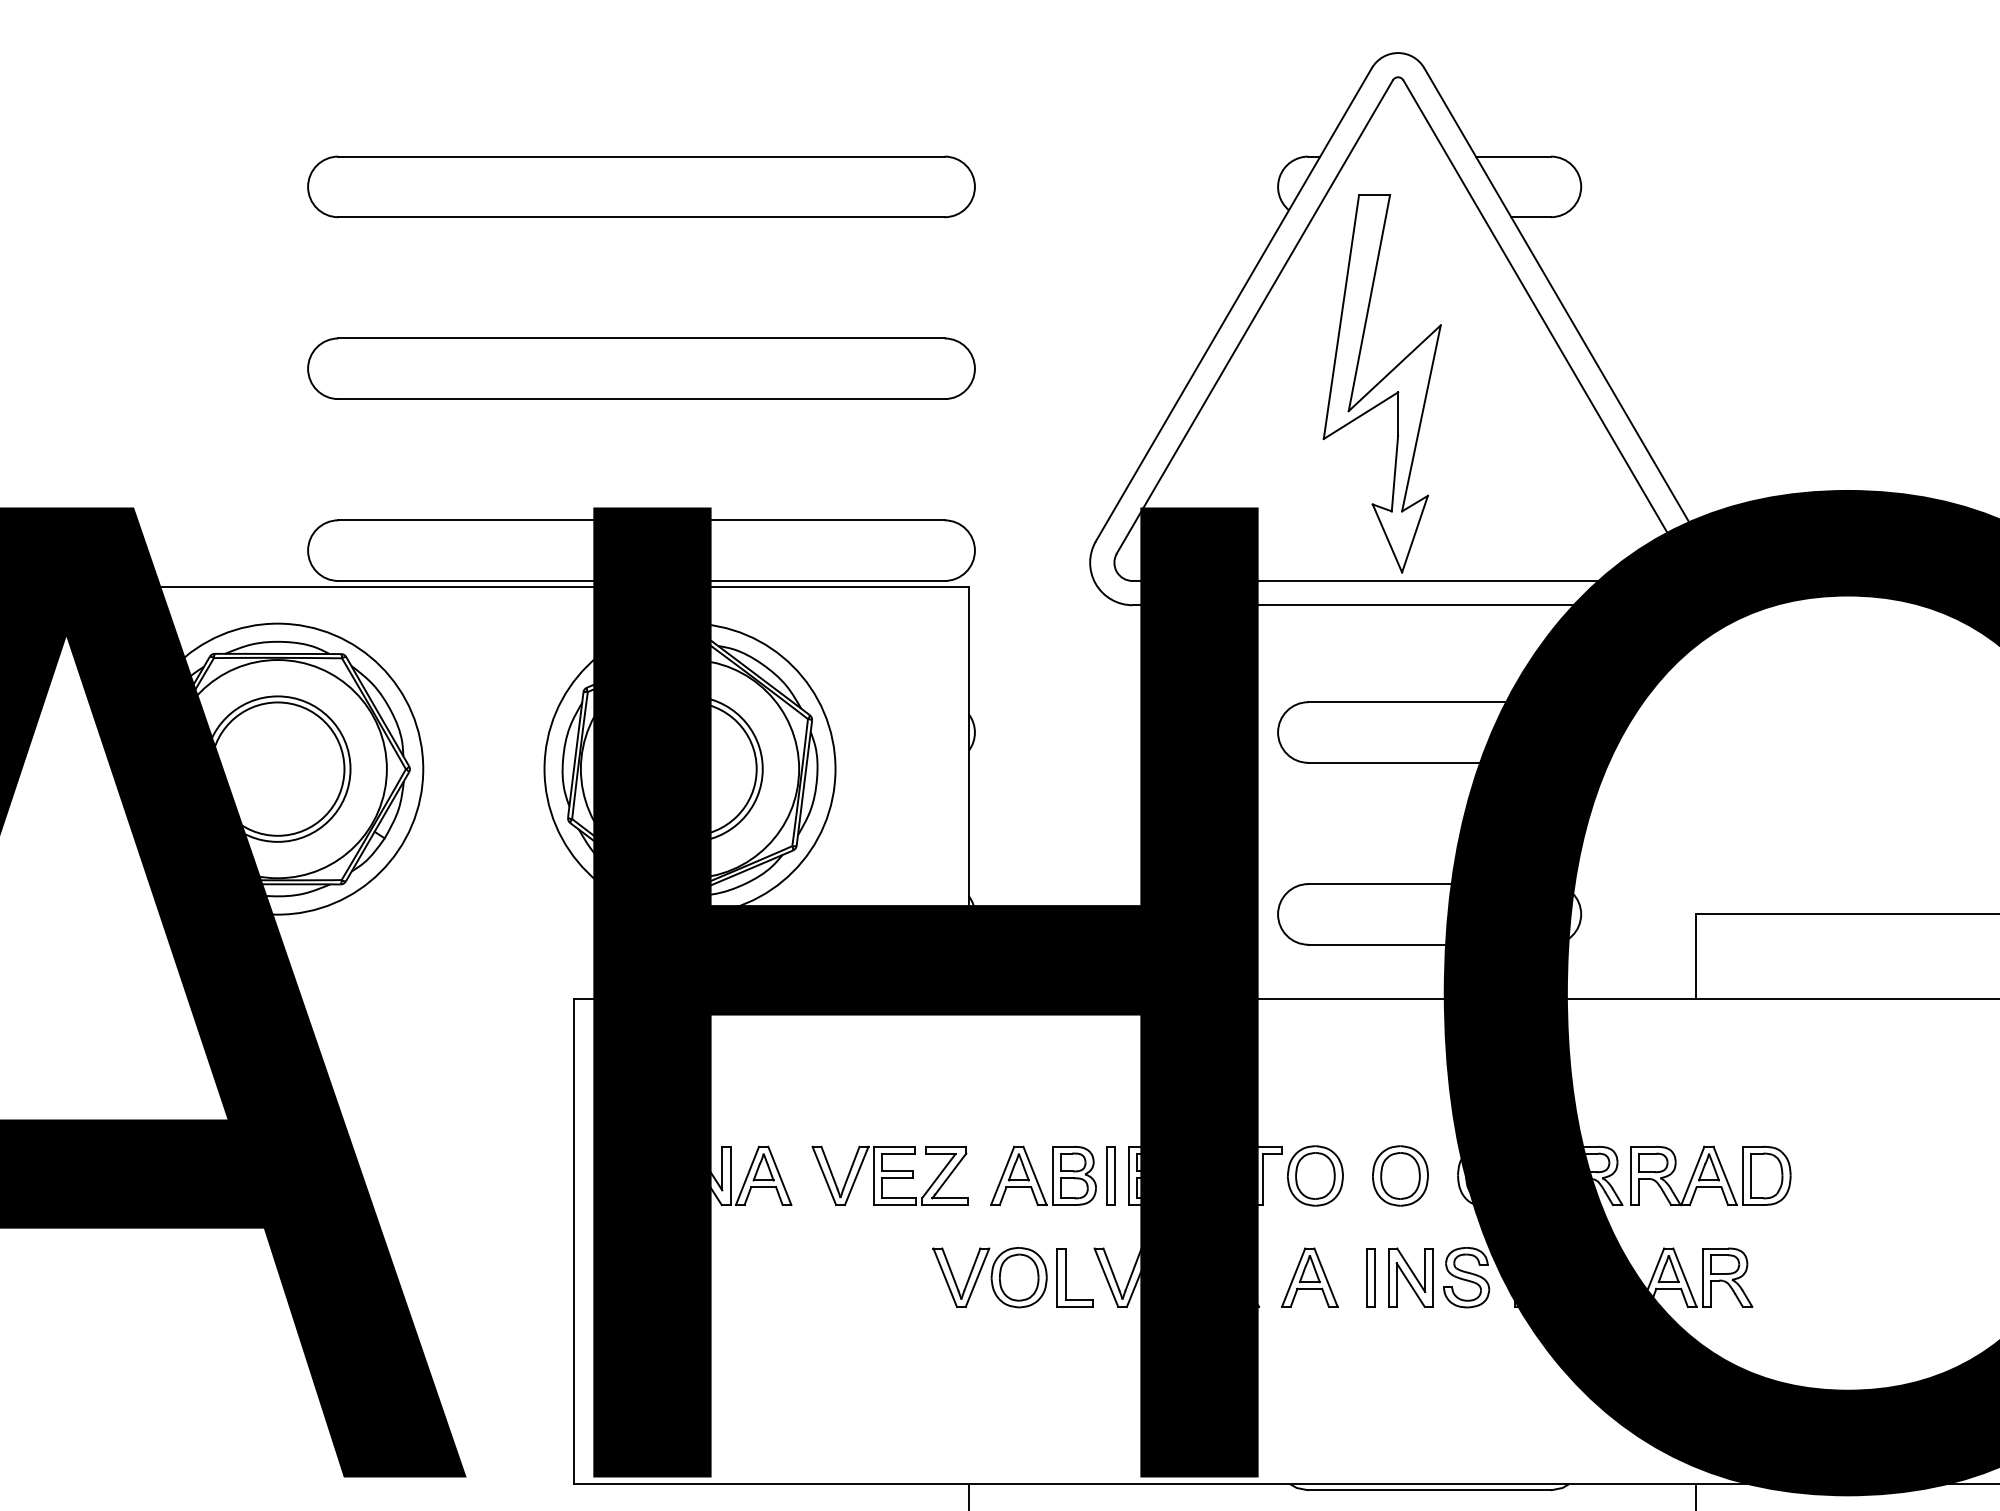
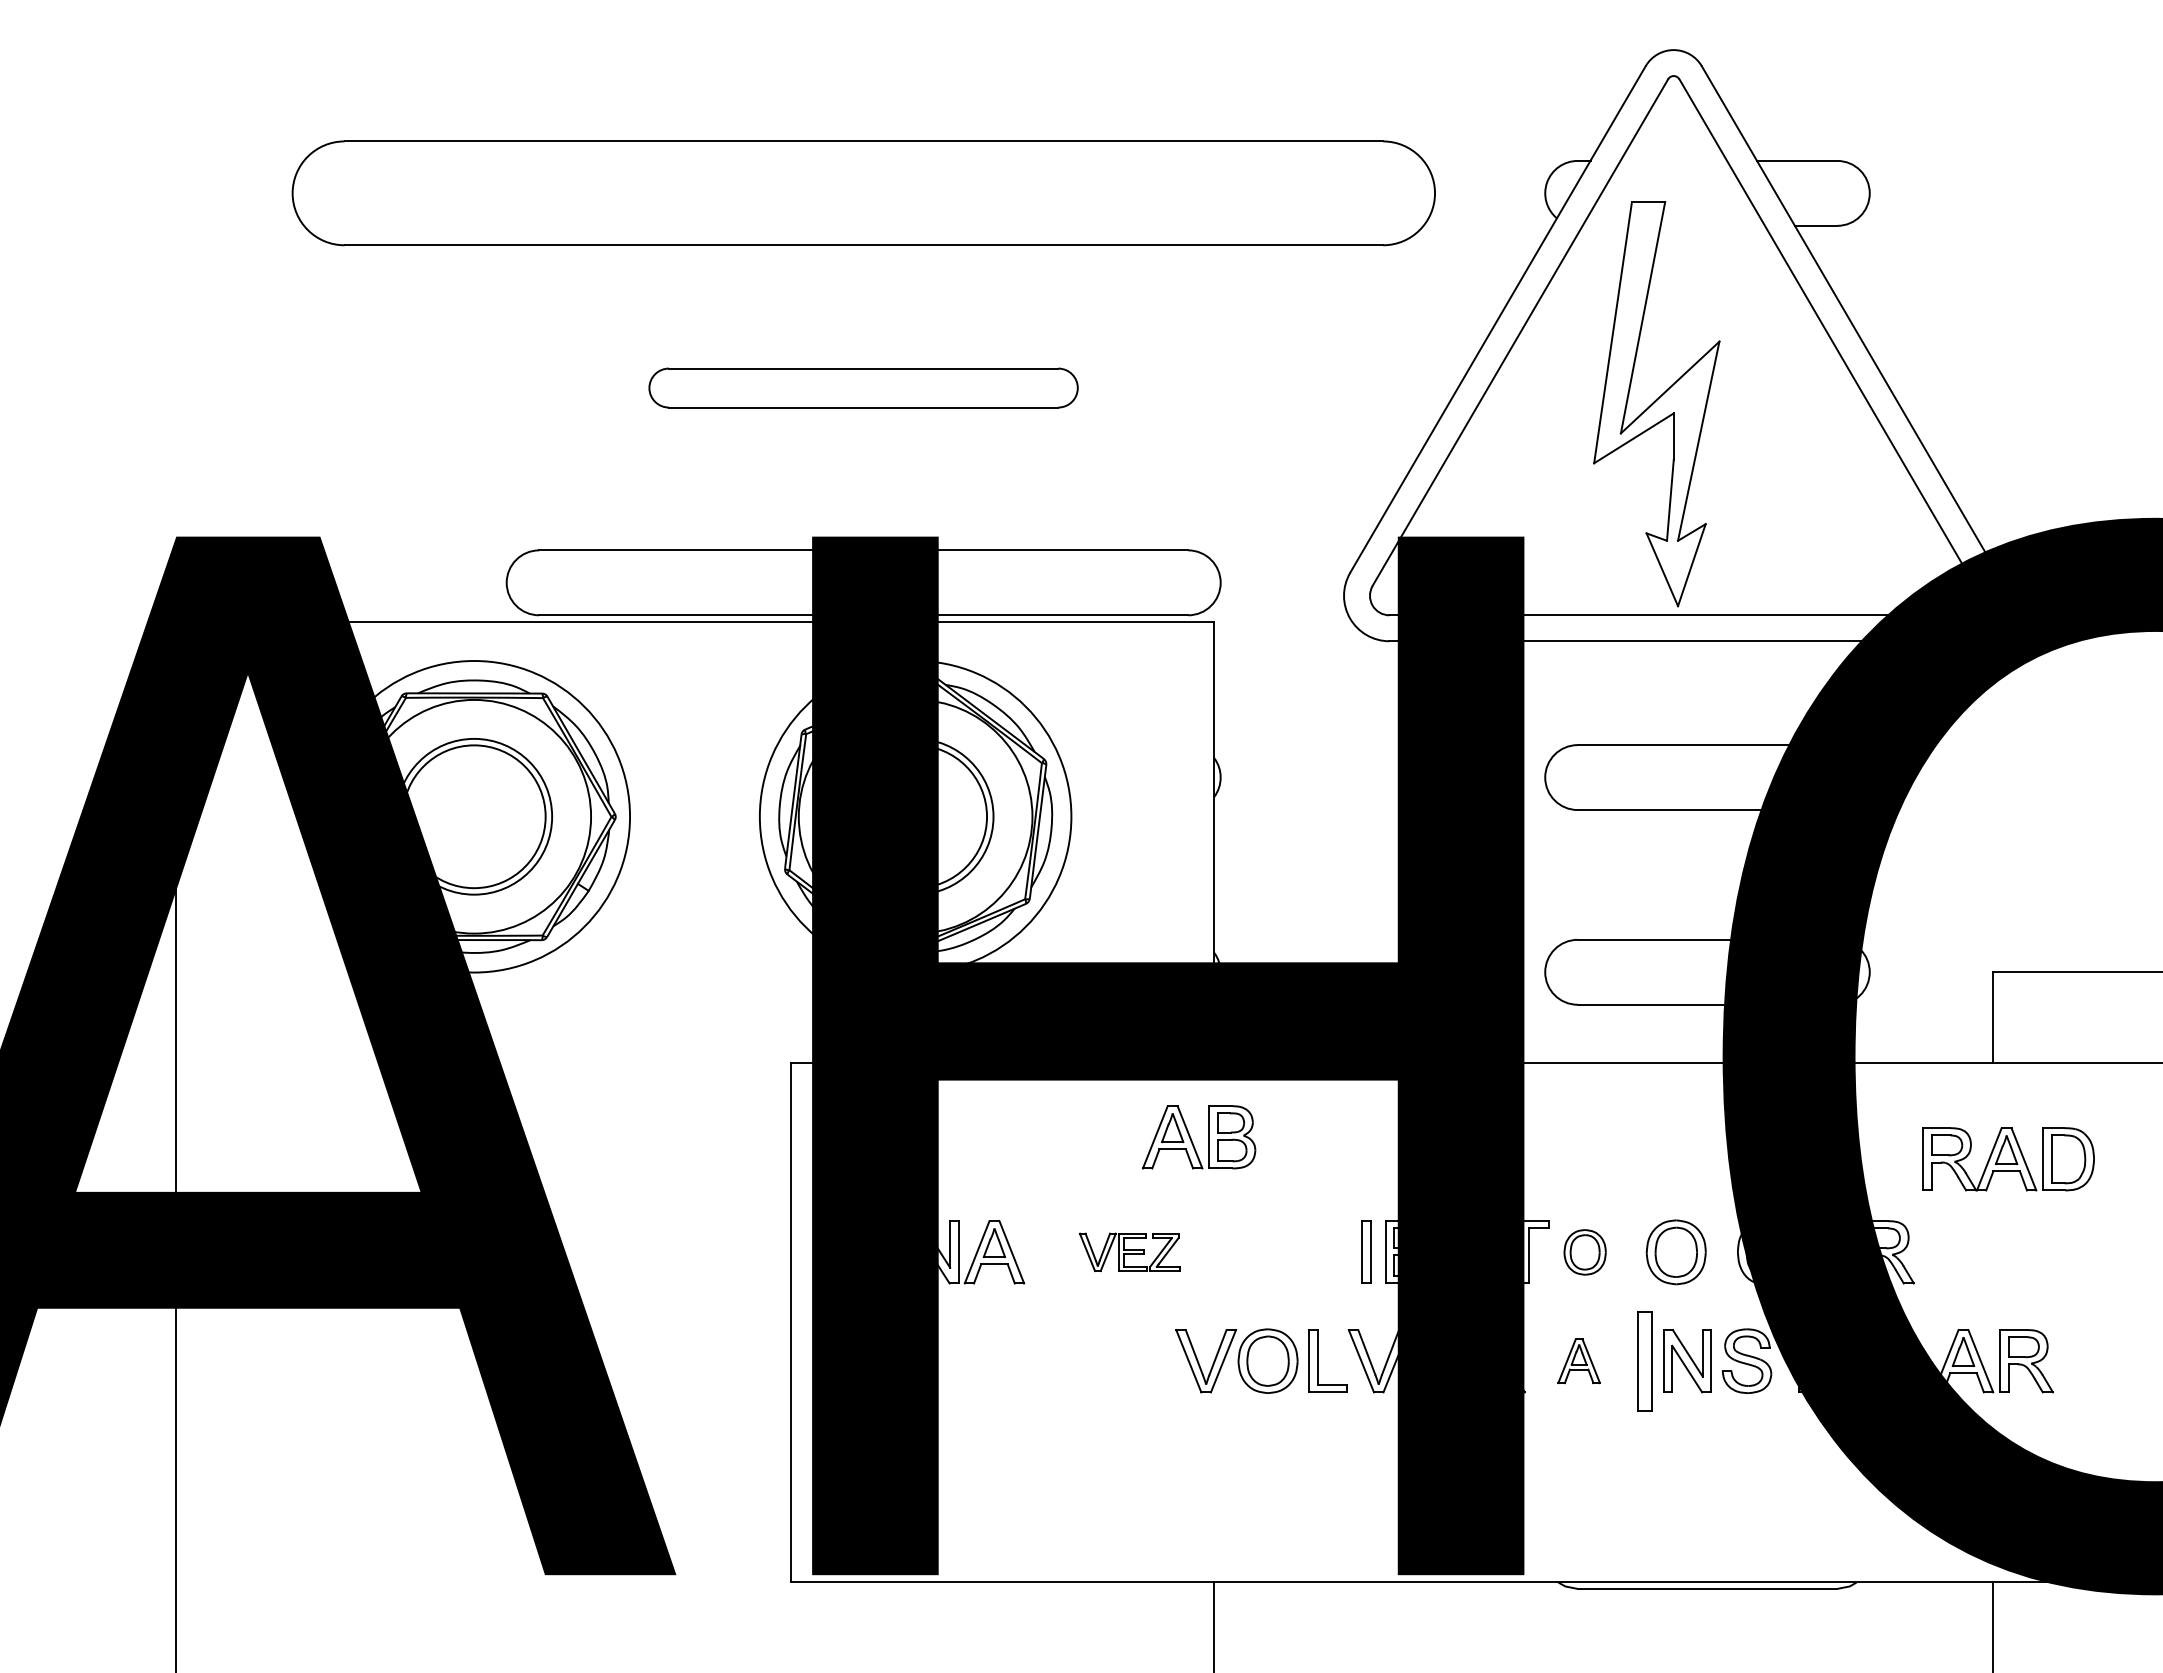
part: (641, 187) -> (863, 193), size x1.6
part: (641, 368) -> (863, 387), size x0.6
part: (889, 1176) -> (1129, 1252), size x0.6
part: (1314, 1176) -> (1584, 1252), size x0.7
part: (1710, 1176) -> (2008, 1159), moved
part: (1037, 1178) -> (1192, 1140), moved
part: (1370, 1276) -> (1644, 1360), size x1.6
part: (1309, 1277) -> (1578, 1361), size x0.7

